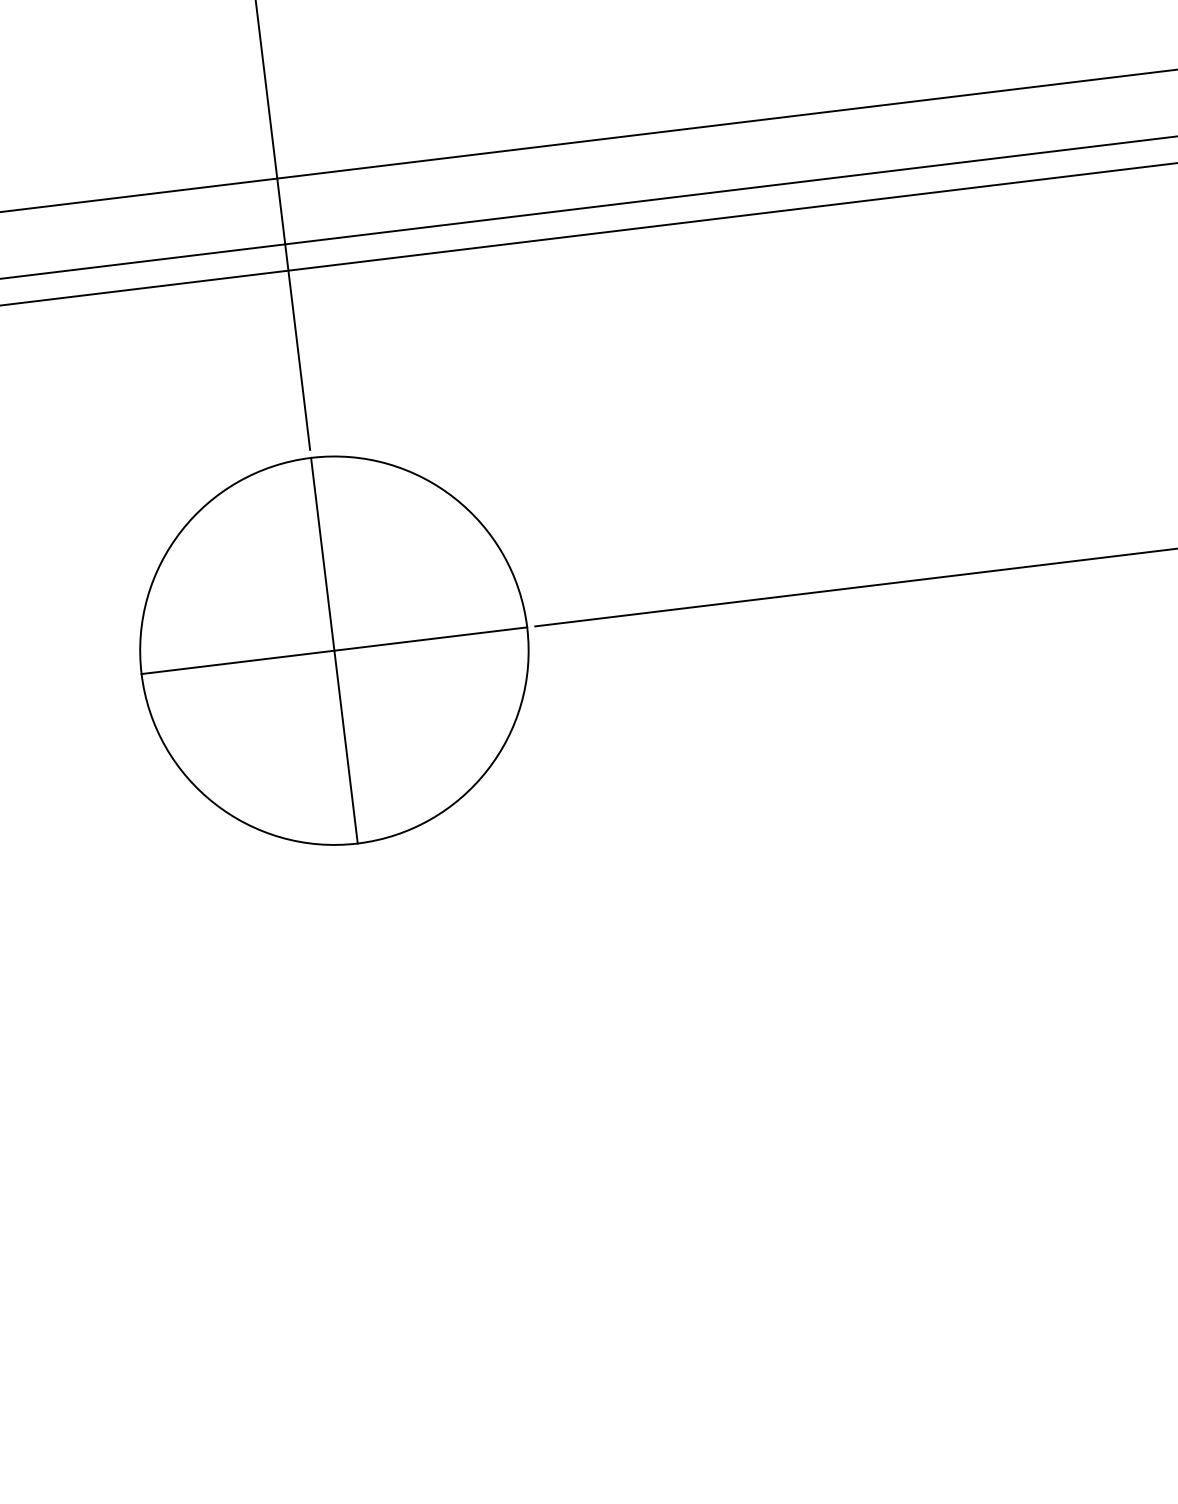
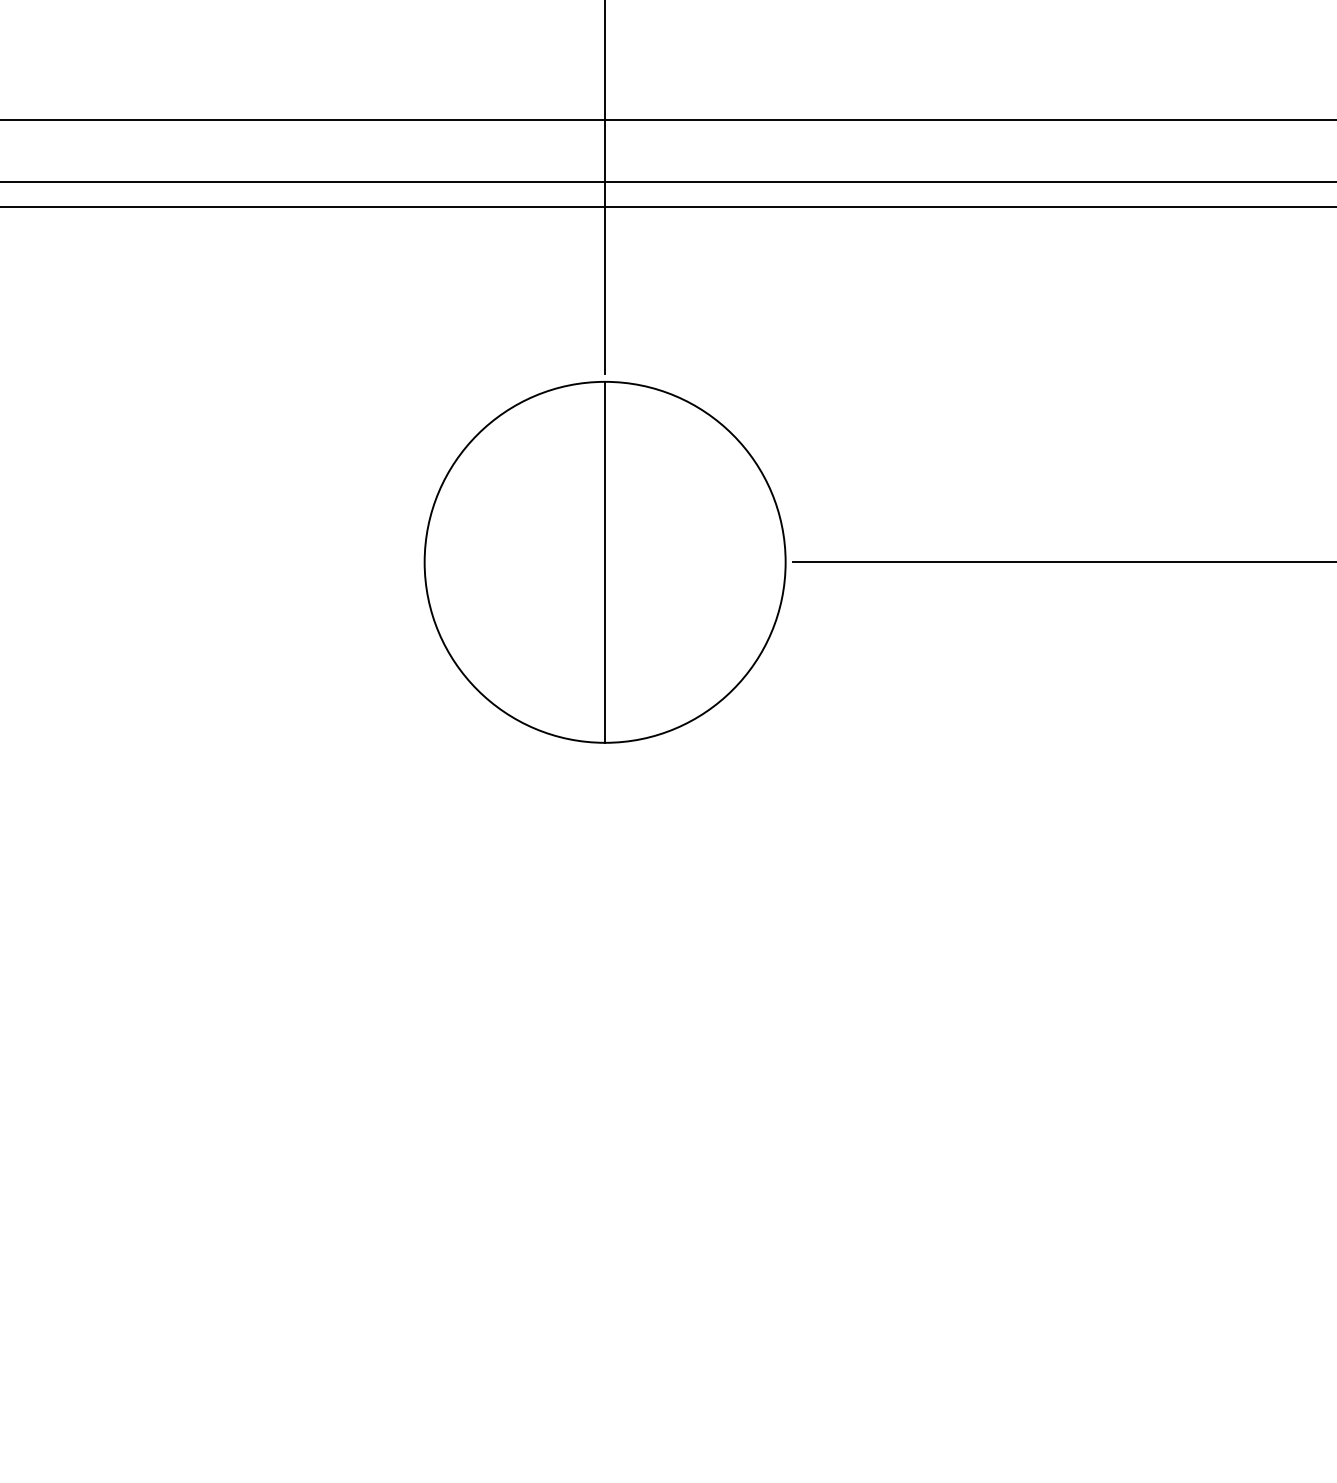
line: (333, 650) -> (604, 562), removed

